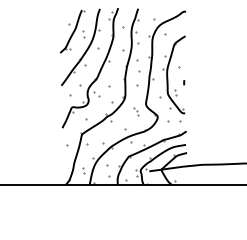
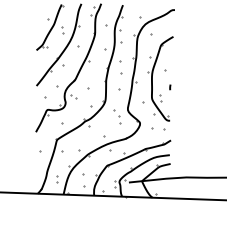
part: (136, 111) -> (117, 116), size x1.67

